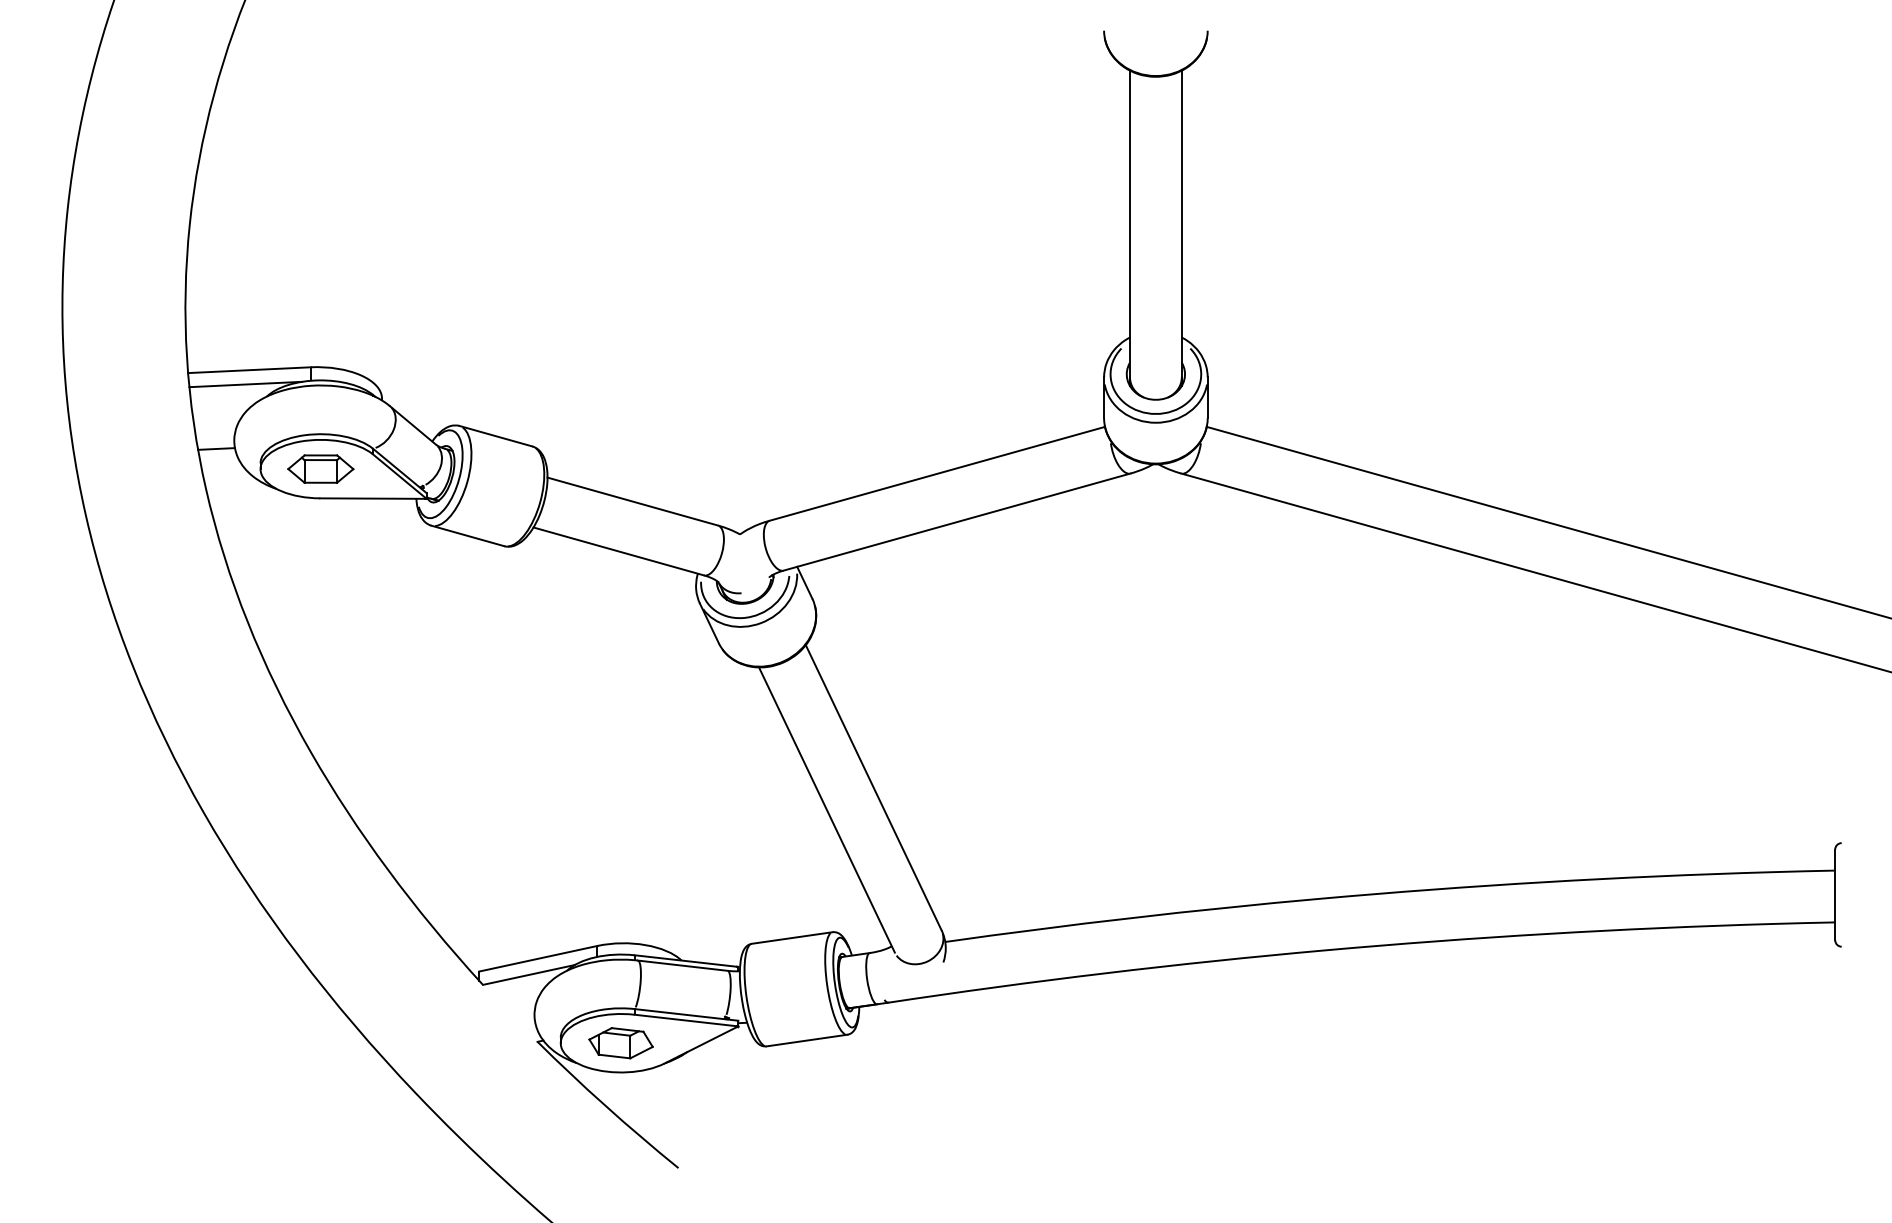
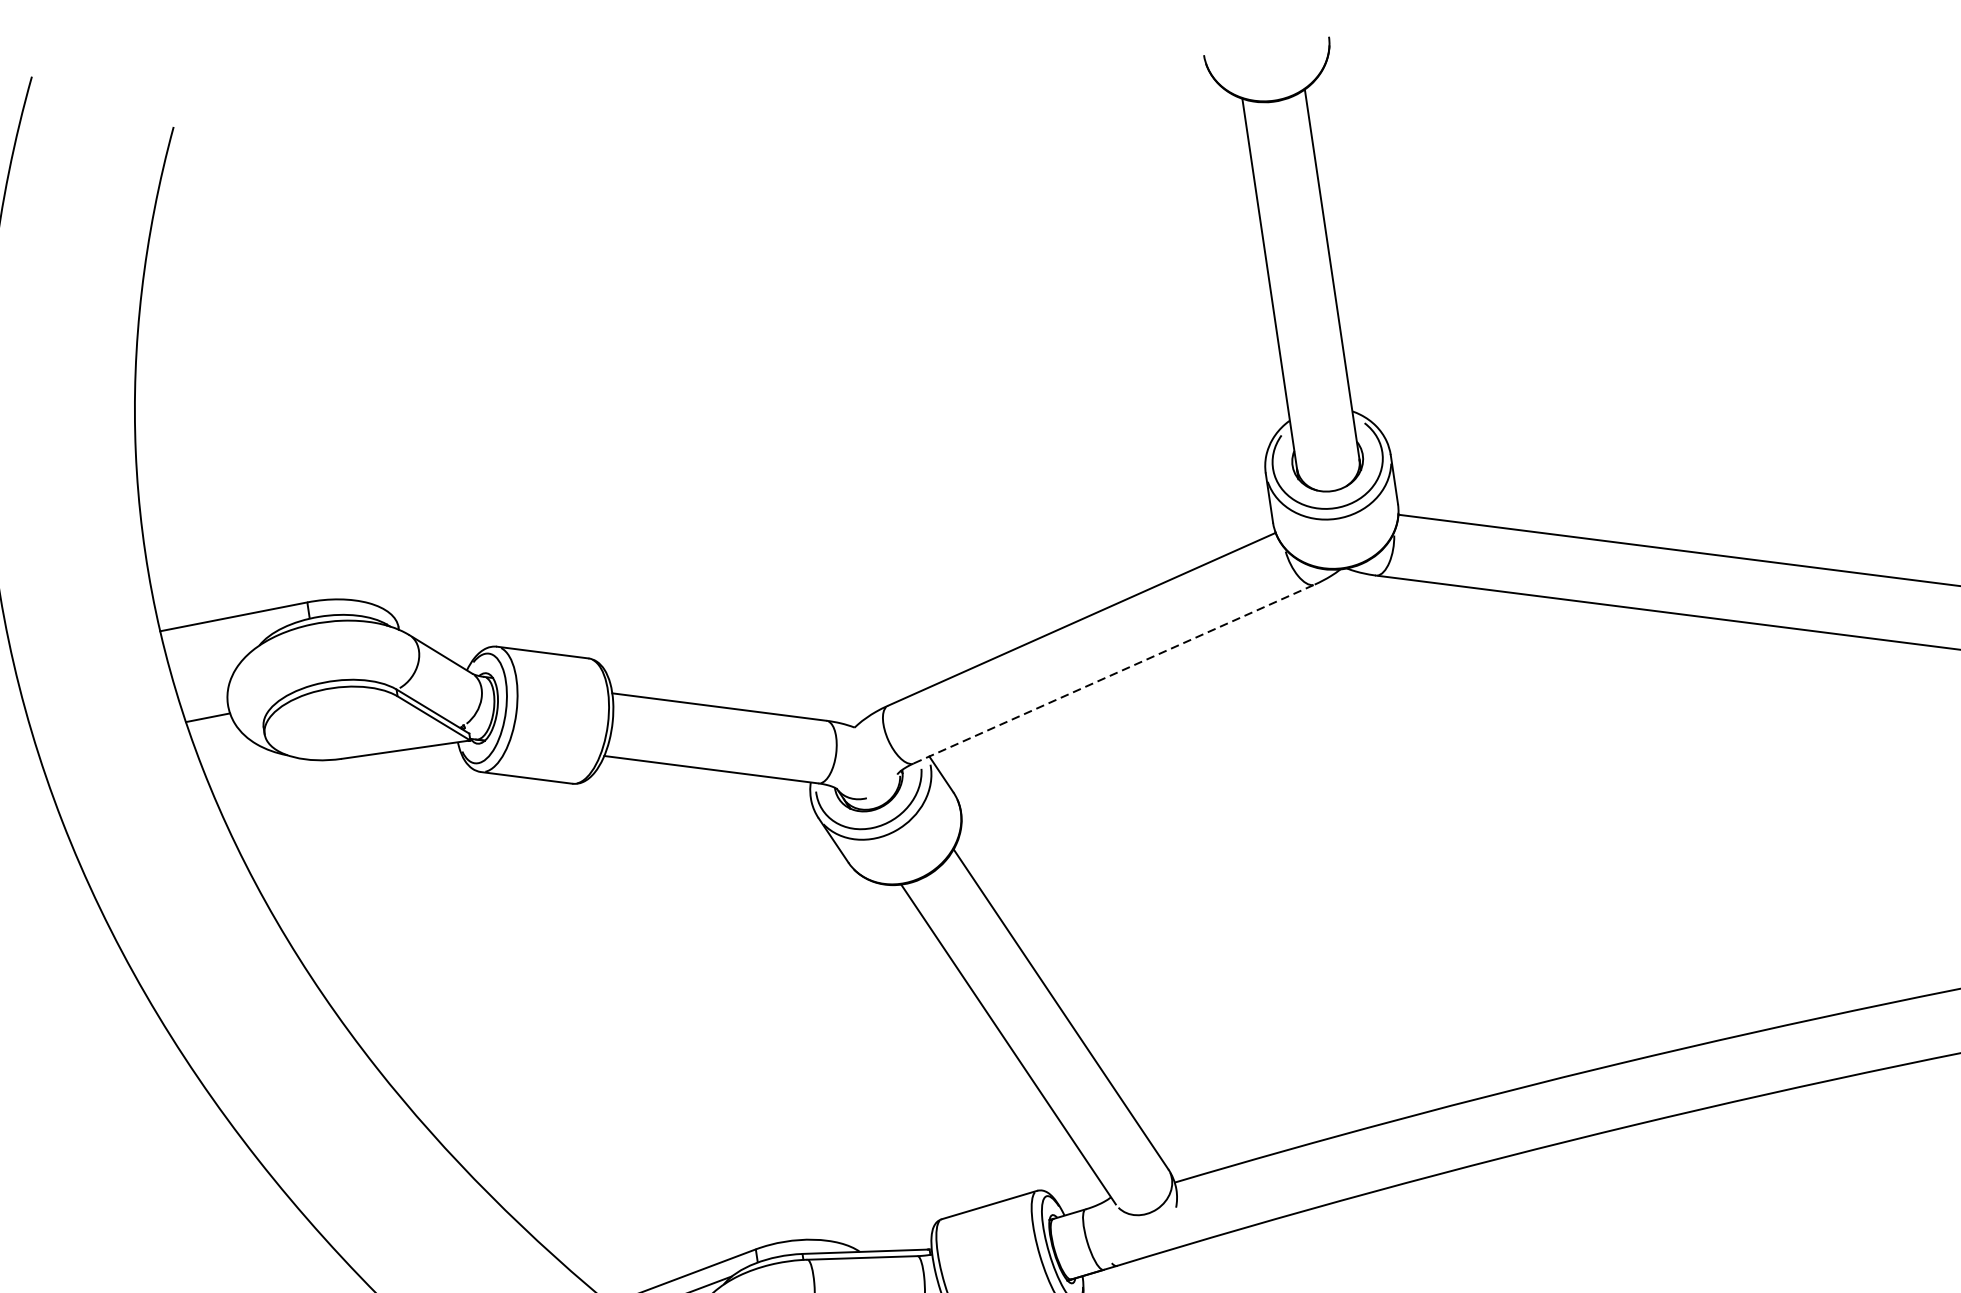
line: (245, 384) -> (231, 634), removed
part: (320, 468) -> (336, 722), removed
line: (957, 521) -> (1114, 673), solid -> dashed

